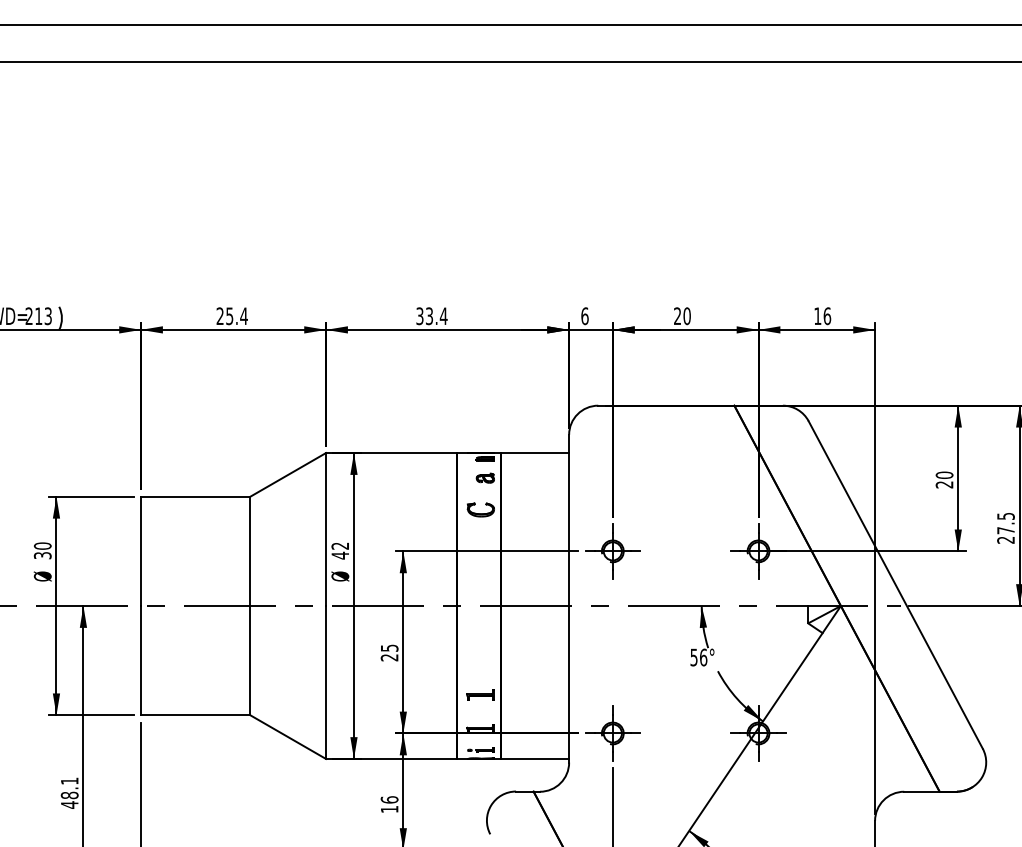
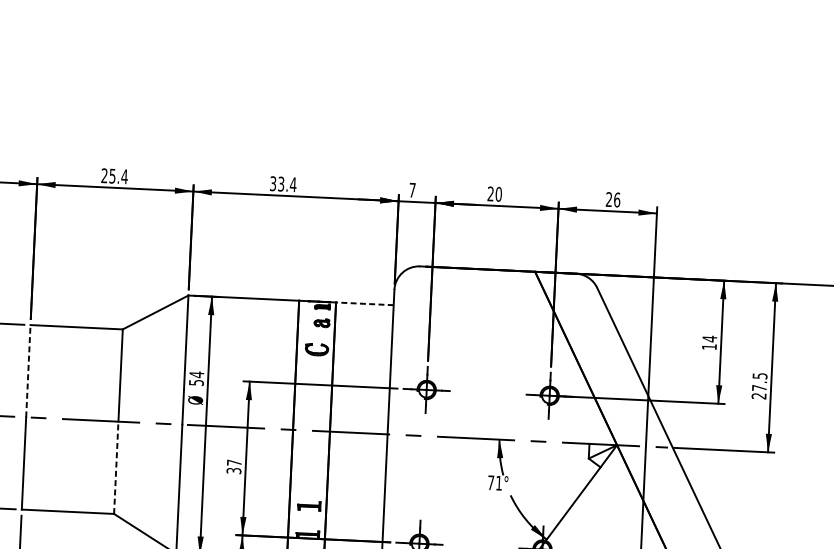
text: (817, 315) -> (608, 198), 16 -> 26
text: (584, 316) -> (412, 190), 6 -> 7
line: (534, 453) -> (364, 304), solid -> dashed
text: (944, 479) -> (709, 342), 20 -> 14
text: (340, 550) -> (196, 378), 42 -> 54
line: (141, 551) -> (28, 371), solid -> dashed
text: (389, 652) -> (234, 466), 25 -> 37
text: (698, 657) -> (494, 483), 56° -> 71°
line: (250, 660) -> (116, 467), solid -> dashed

